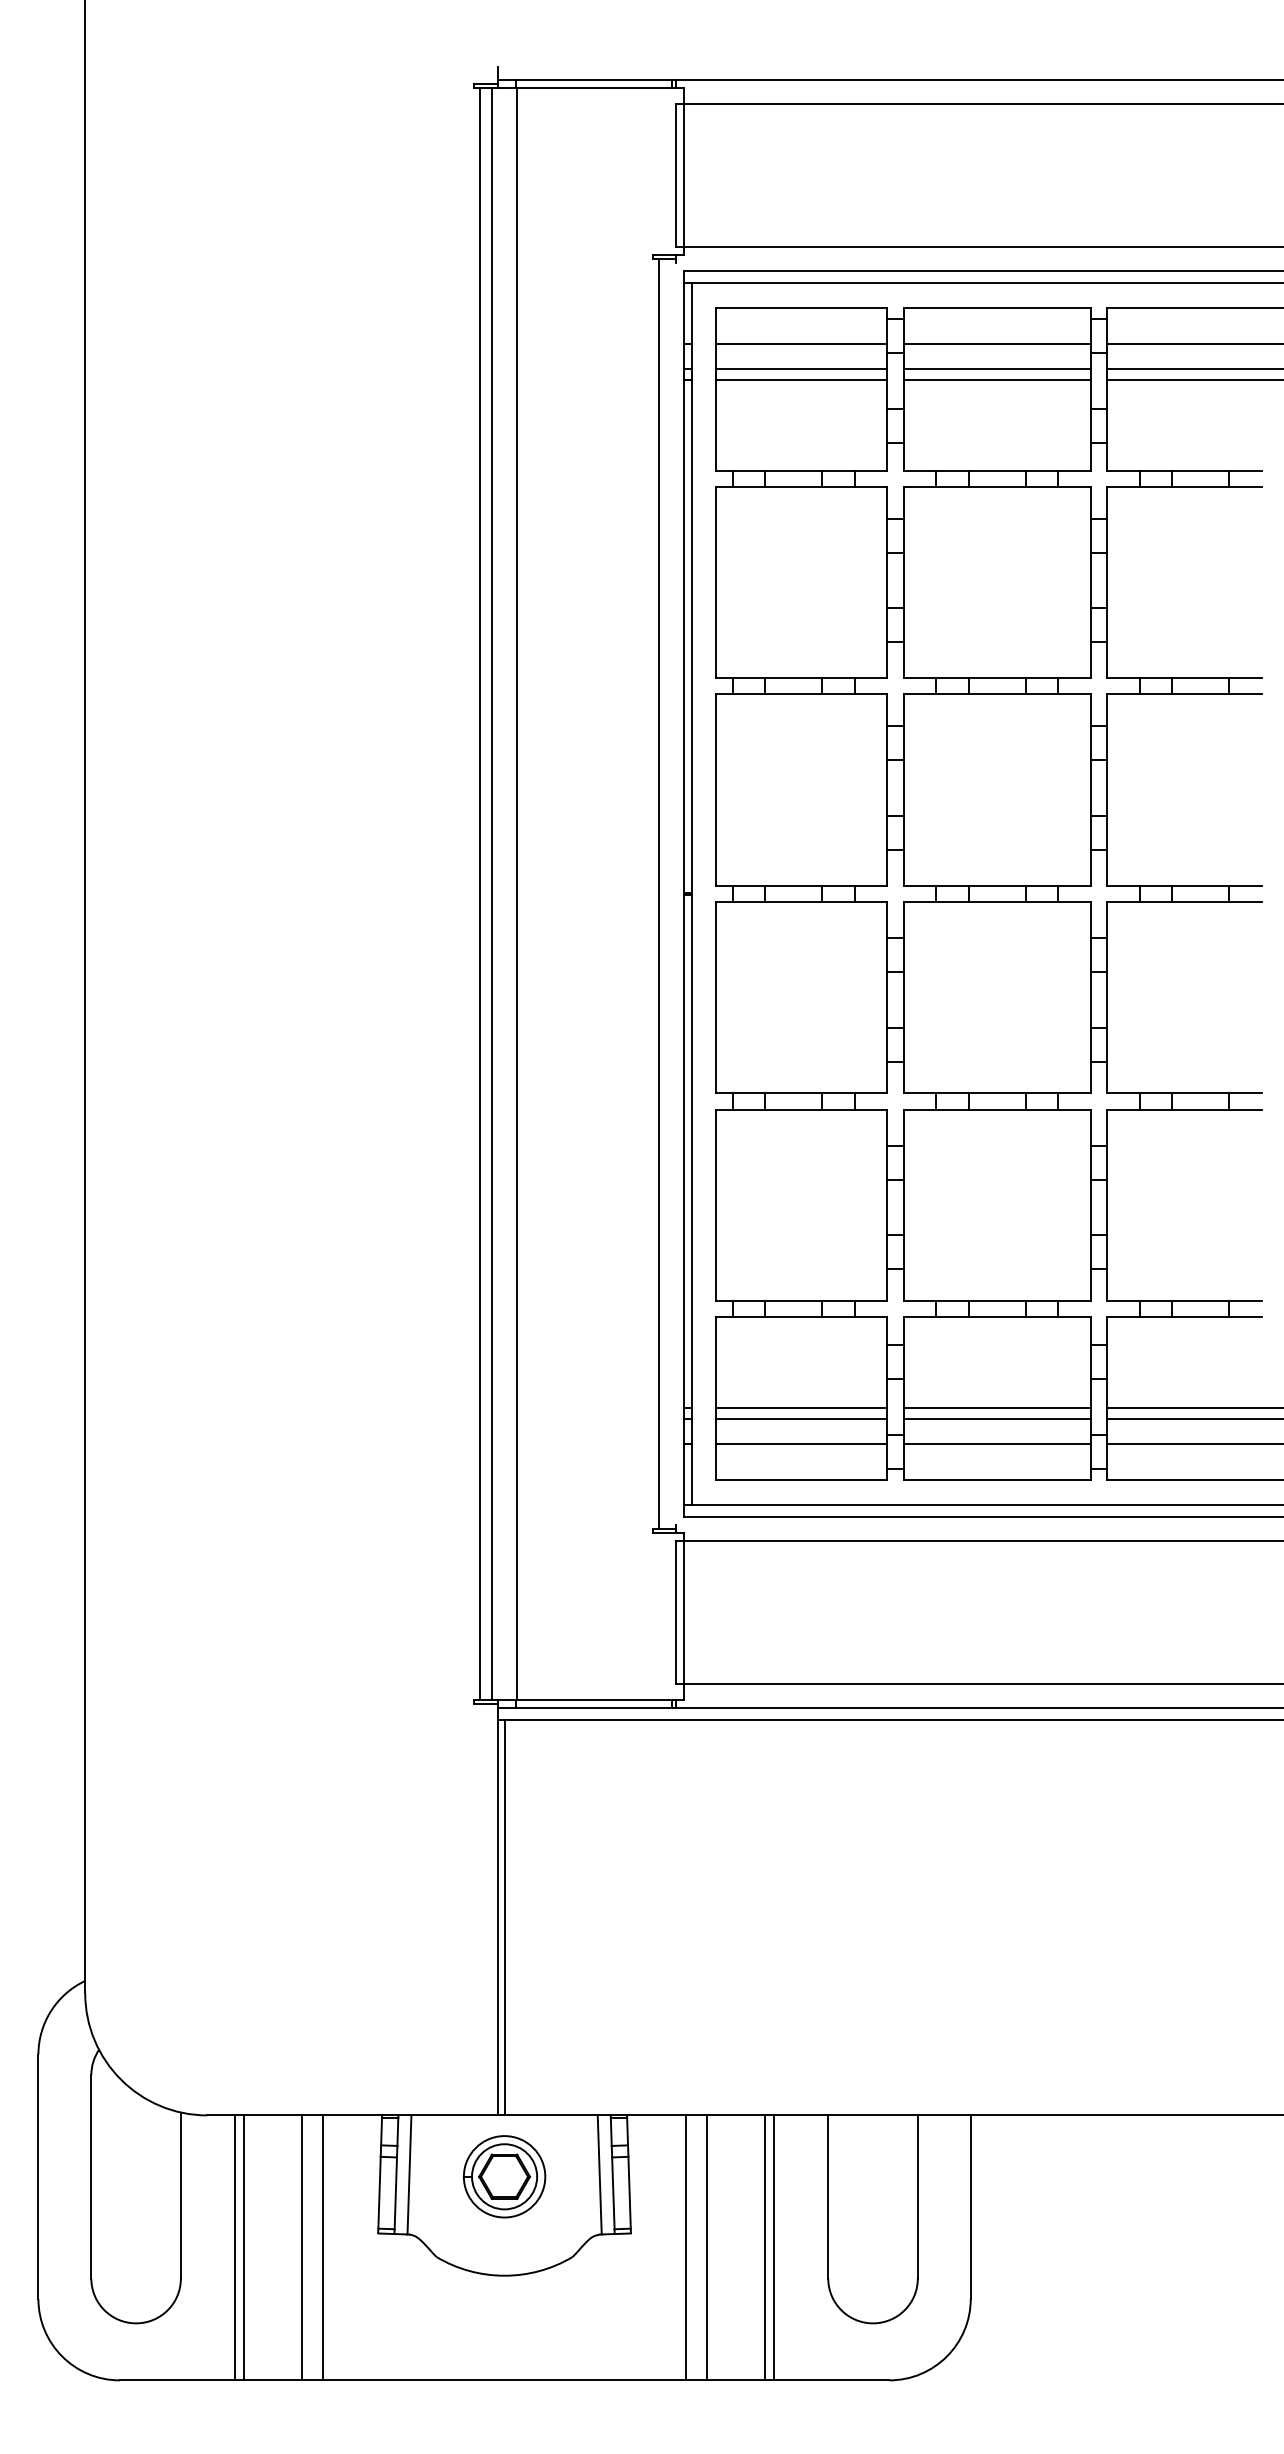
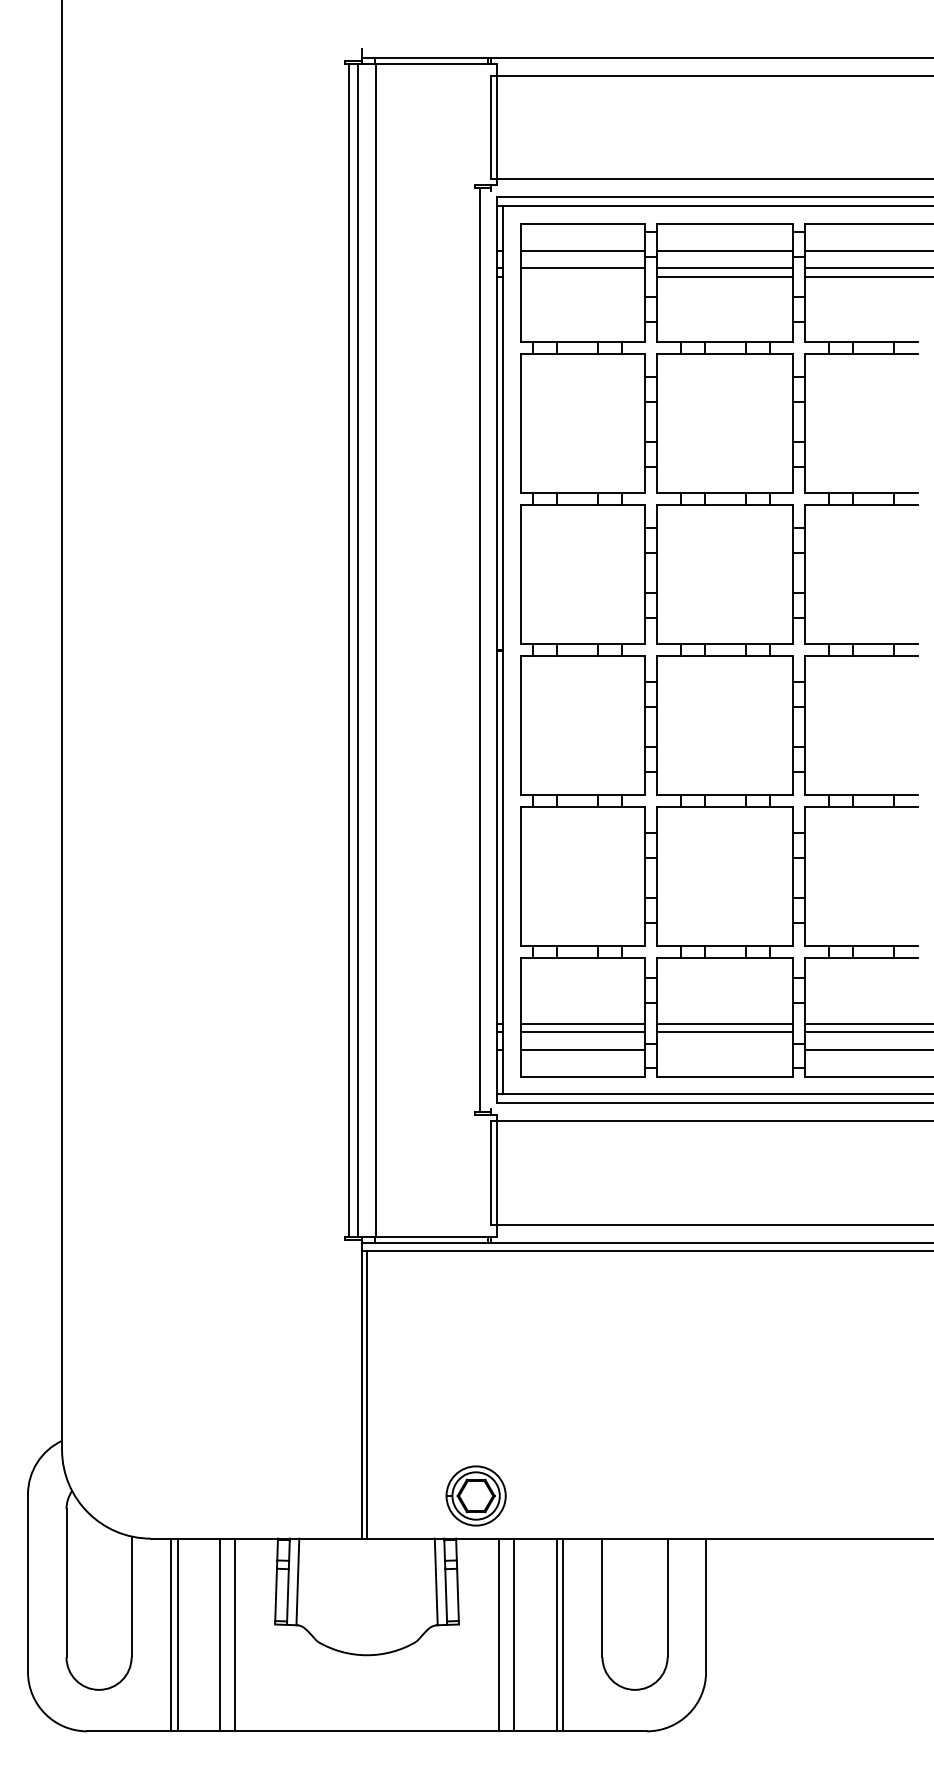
line: (801, 380) -> (583, 276), removed
line: (996, 1443) -> (724, 1049), removed
part: (504, 2176) -> (476, 1495), moved

